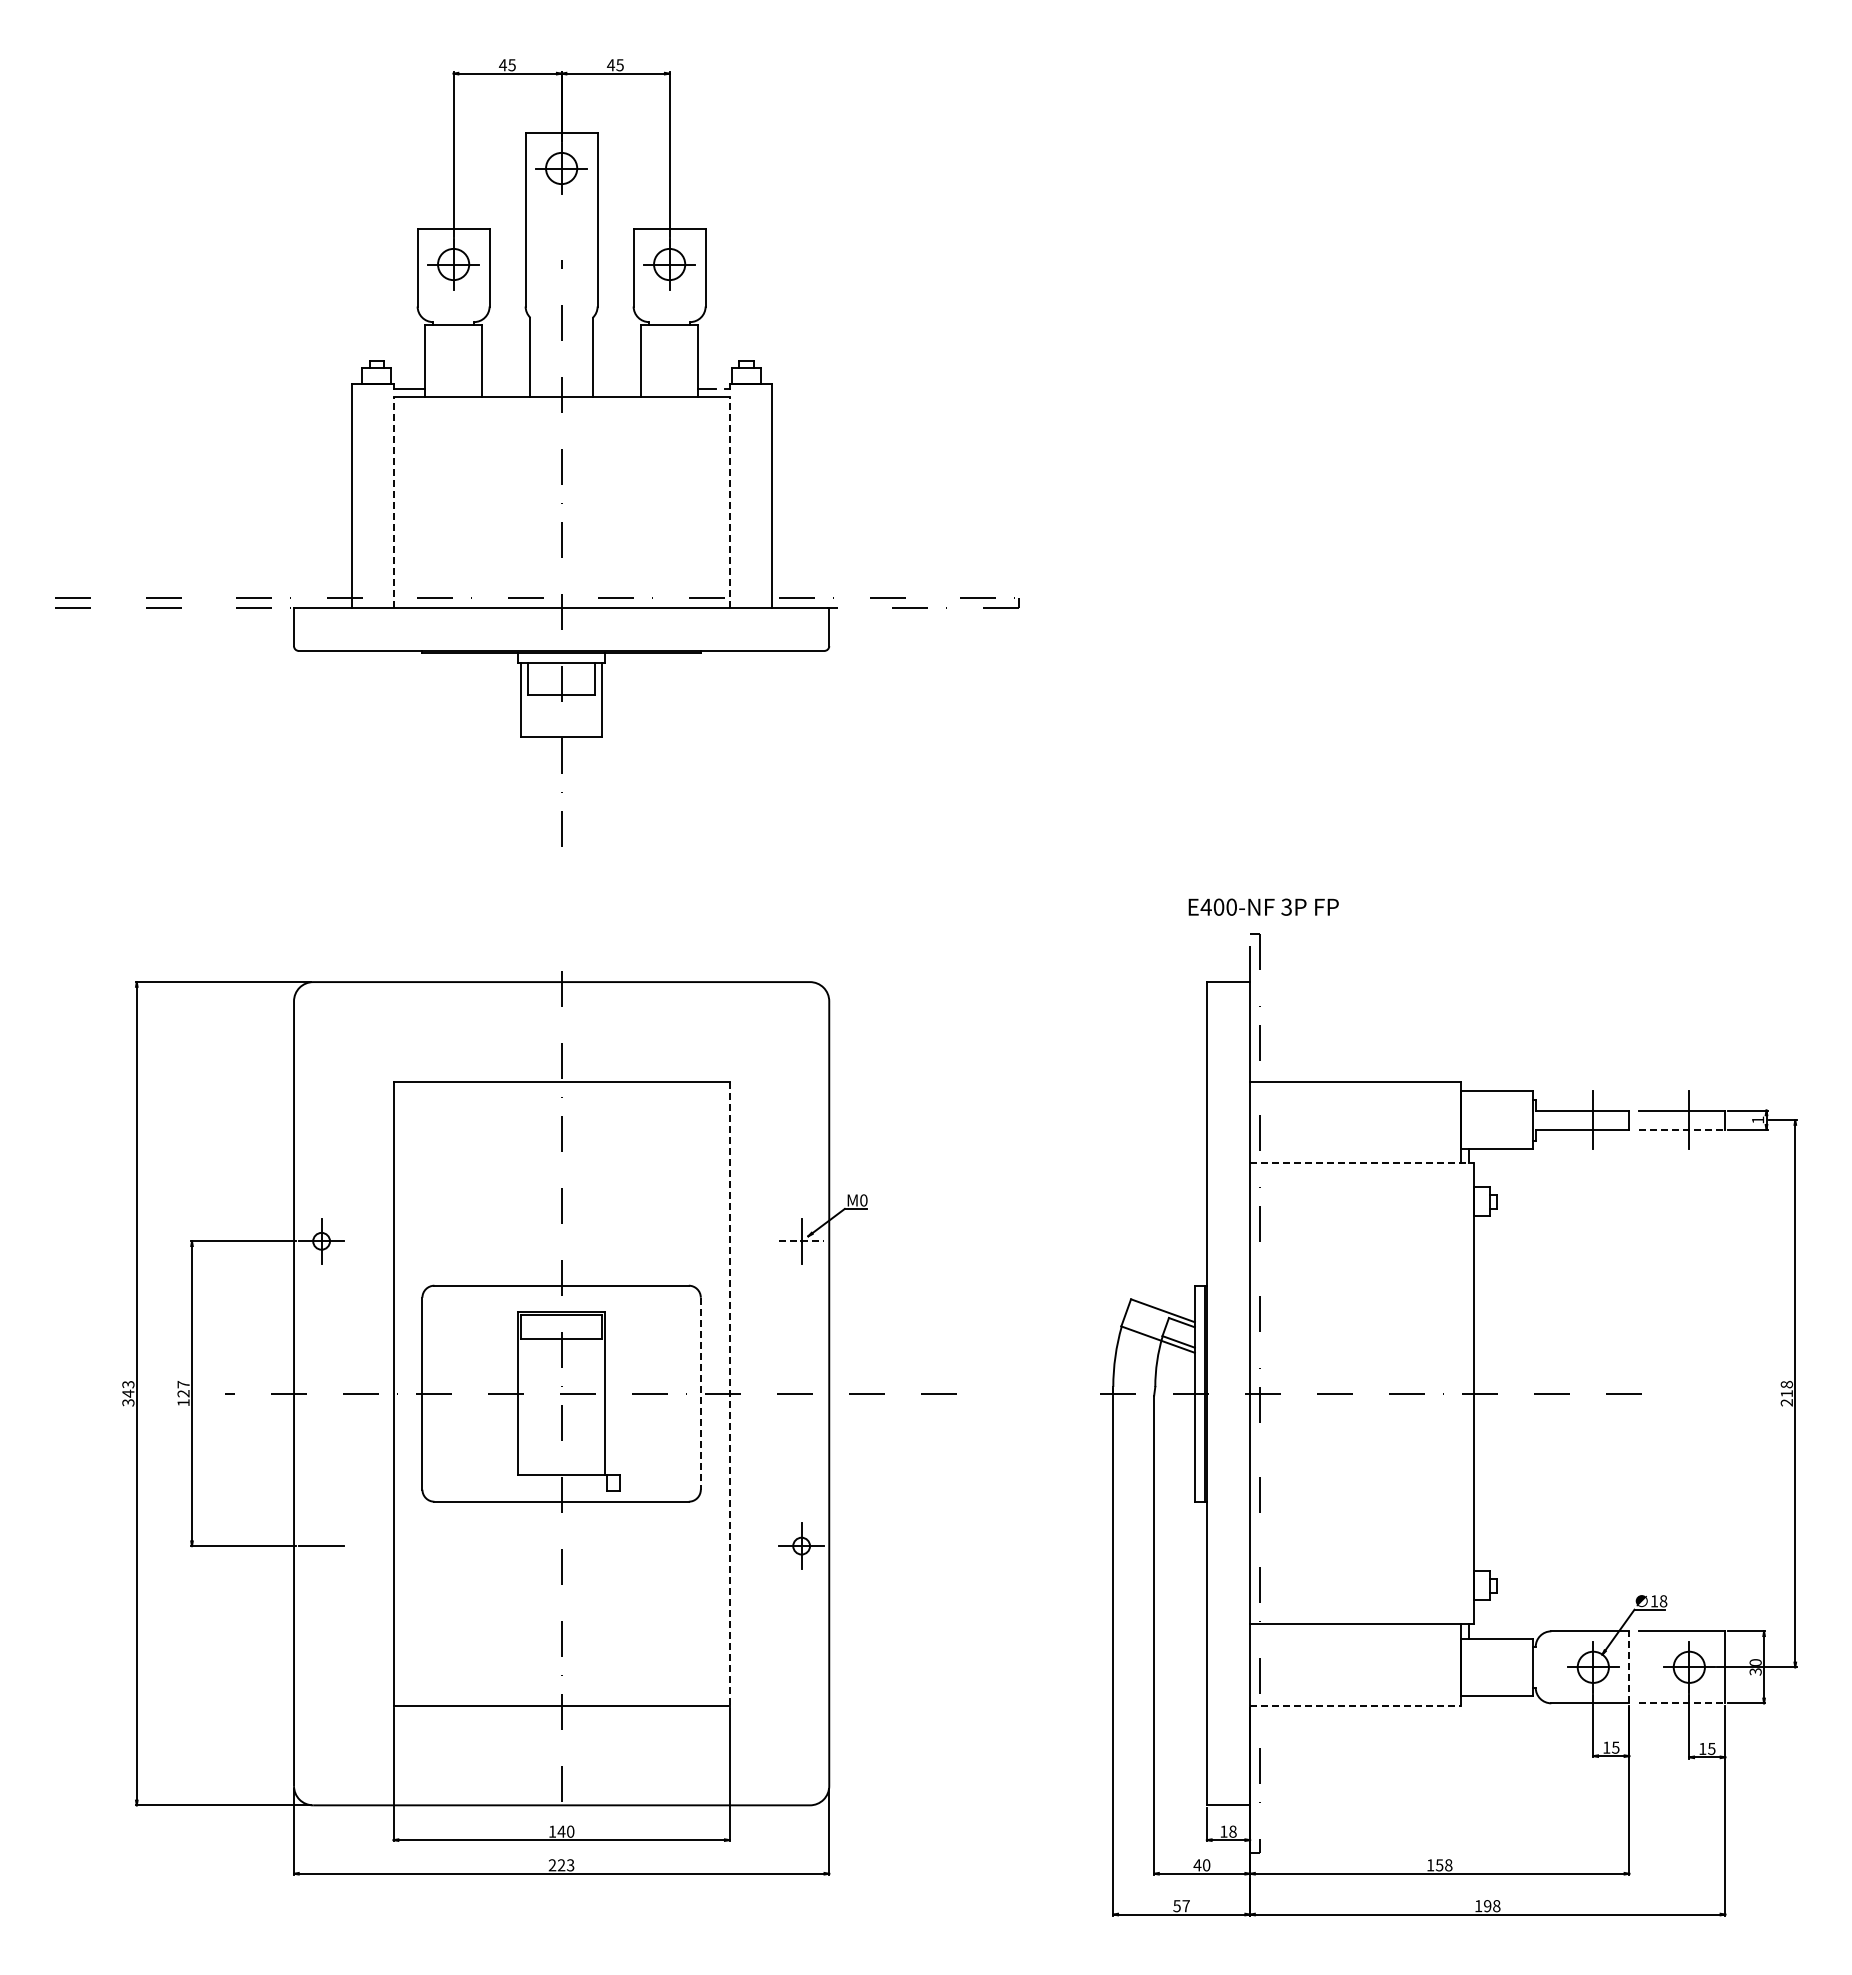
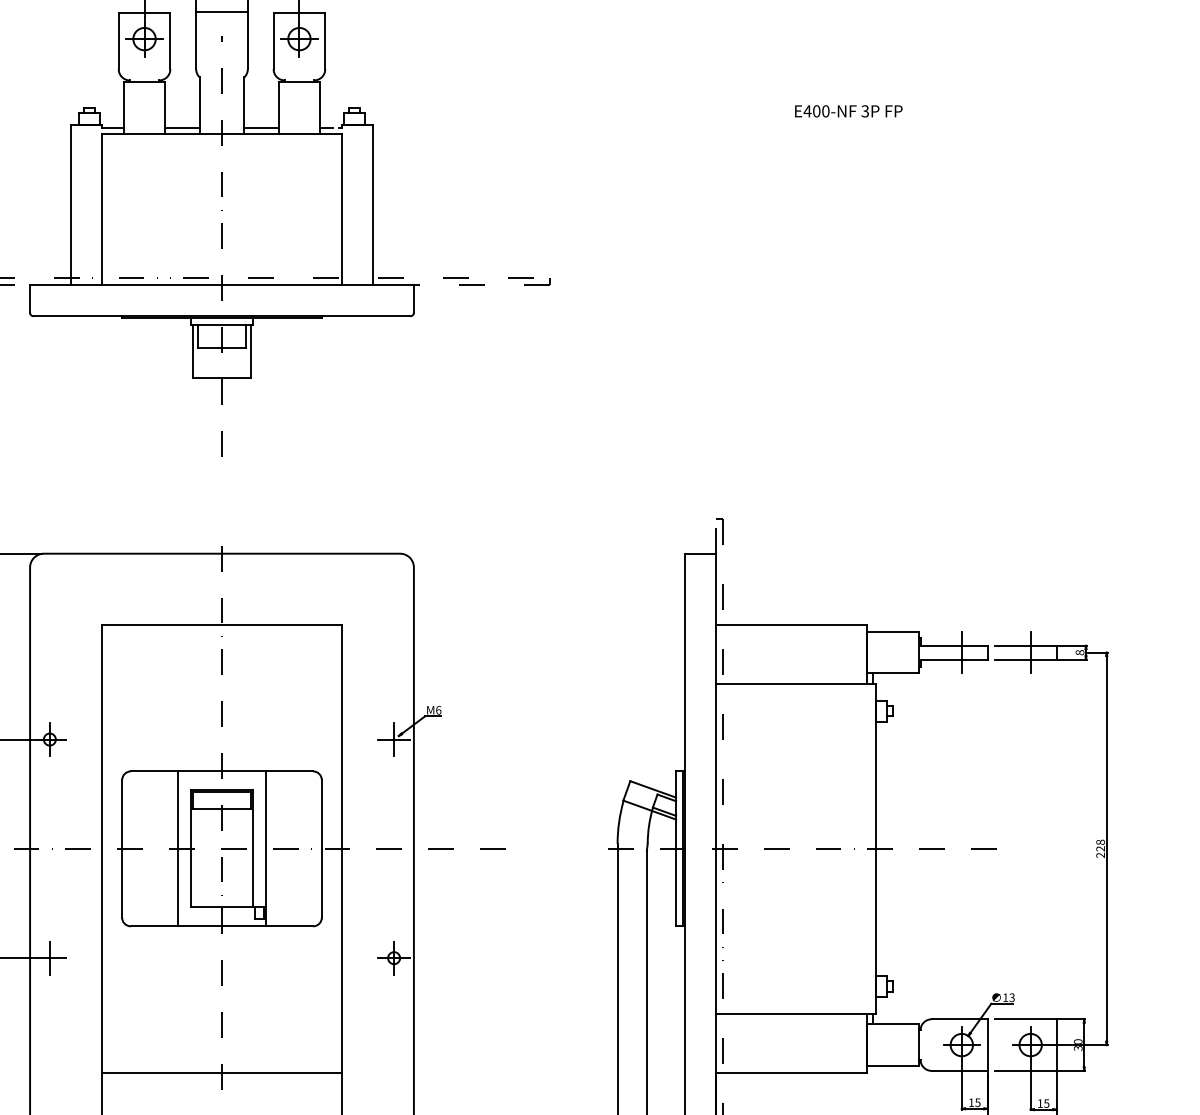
line: (561, 226) -> (221, 11), added
line: (506, 388) -> (182, 128), added
line: (616, 388) -> (261, 128), added
line: (393, 502) -> (101, 209), dashed -> solid
line: (729, 502) -> (342, 209), dashed -> solid
text: (1263, 906) -> (848, 110), moved
text: (1758, 1119) -> (1080, 652), 1 -> 8
line: (1682, 1129) -> (1025, 659), dashed -> solid
line: (1361, 1163) -> (795, 683), dashed -> solid
text: (863, 1200) -> (438, 710), M0 -> M6
line: (801, 1241) -> (394, 739), dashed -> solid
line: (500, 1393) -> (178, 848), added
line: (622, 1393) -> (265, 848), added
text: (1786, 1393) -> (1100, 848), 218 -> 228
line: (700, 1394) -> (321, 849), dashed -> solid
line: (729, 1394) -> (342, 849), dashed -> solid
line: (321, 1545) -> (49, 957), added
text: (1663, 1601) -> (1012, 997), 18 -> 13
line: (1629, 1666) -> (987, 1044), dashed -> solid
line: (1682, 1703) -> (1025, 1071), dashed -> solid
line: (1355, 1705) -> (791, 1072), dashed -> solid

